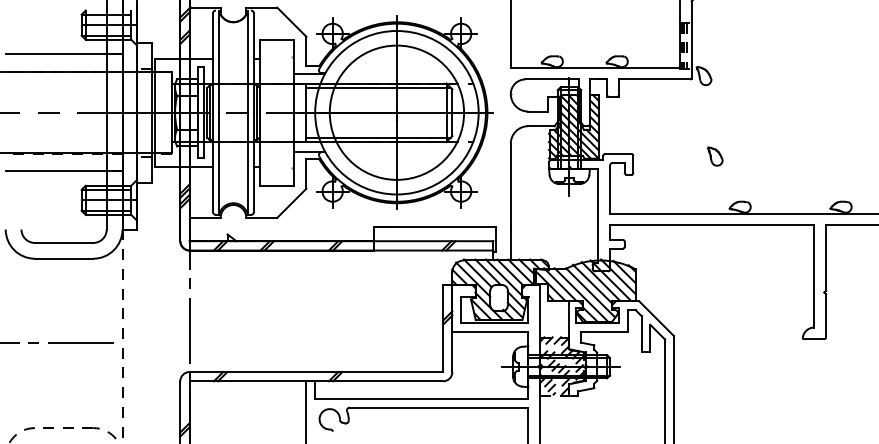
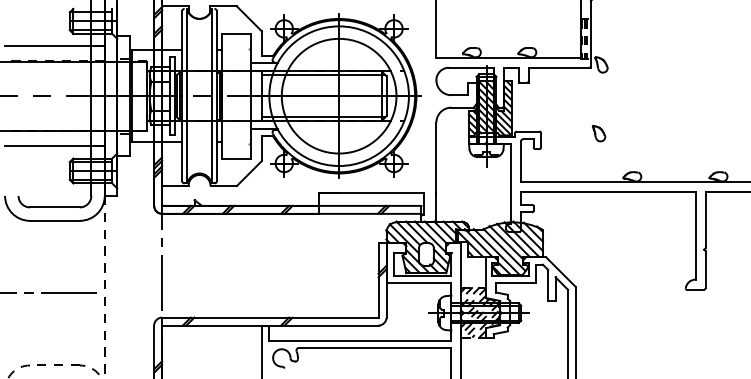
part: (714, 156) -> (598, 133), moved

